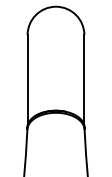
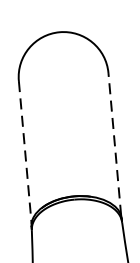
line: (84, 79) -> (114, 143), solid -> dashed
line: (27, 80) -> (25, 152), solid -> dashed

